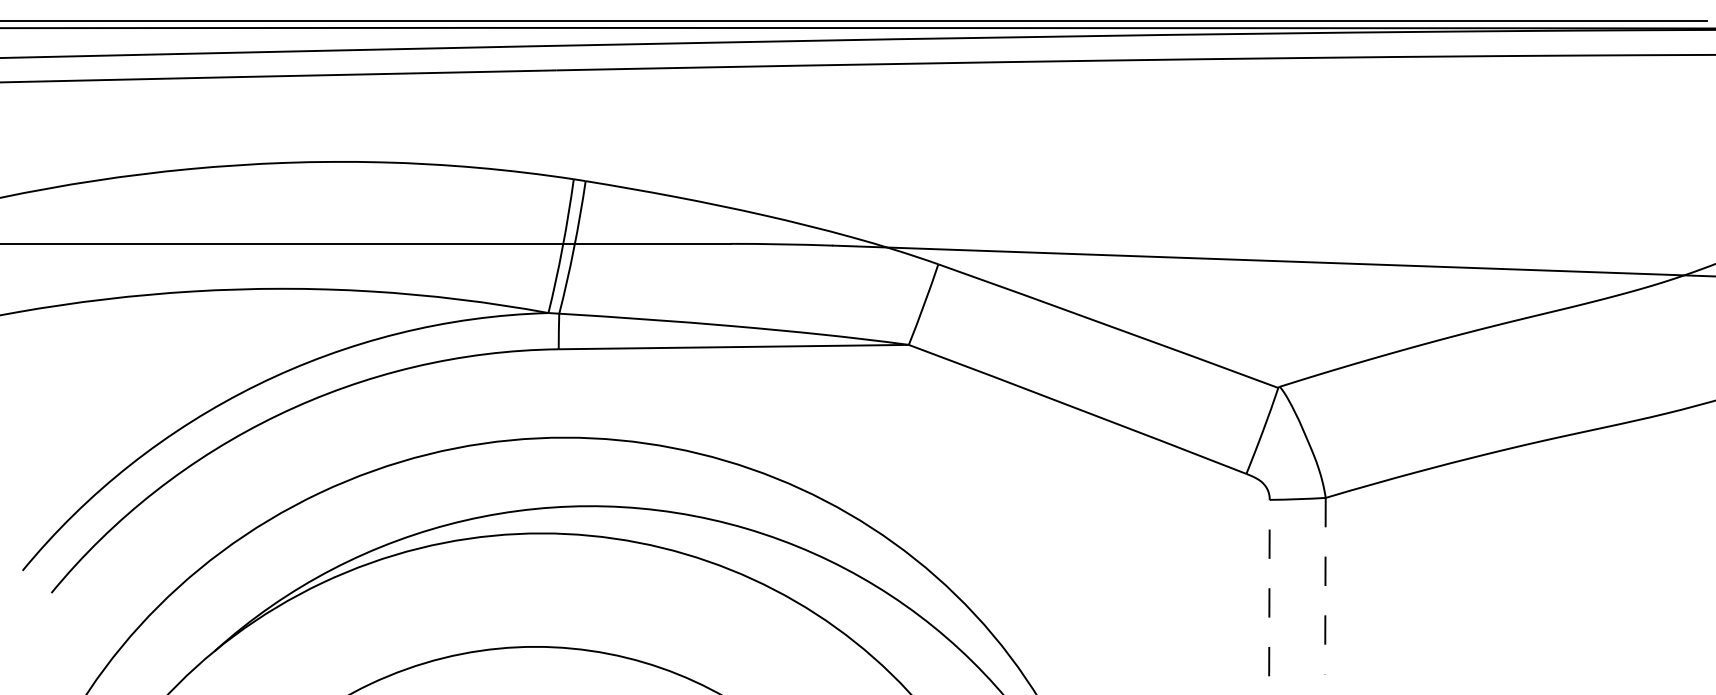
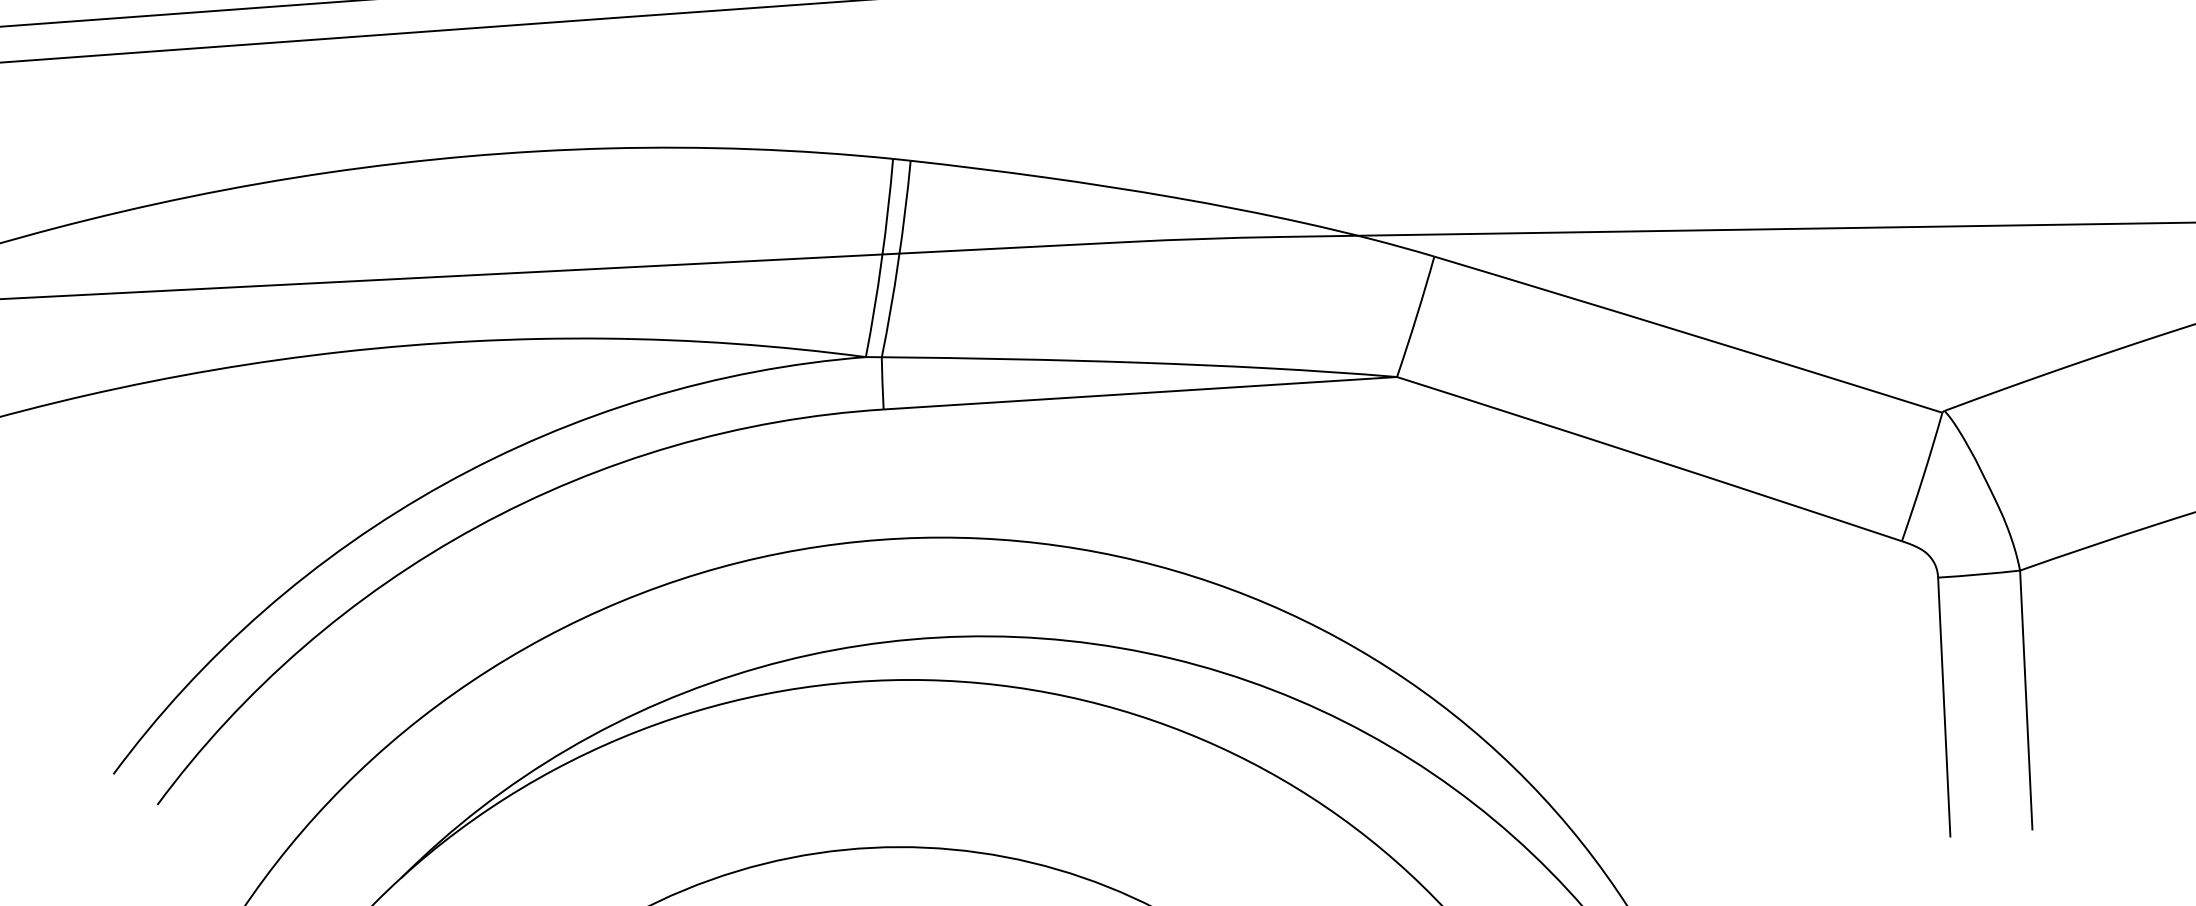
line: (1325, 586) -> (2026, 700), dashed -> solid
line: (1269, 587) -> (1944, 706), dashed -> solid

